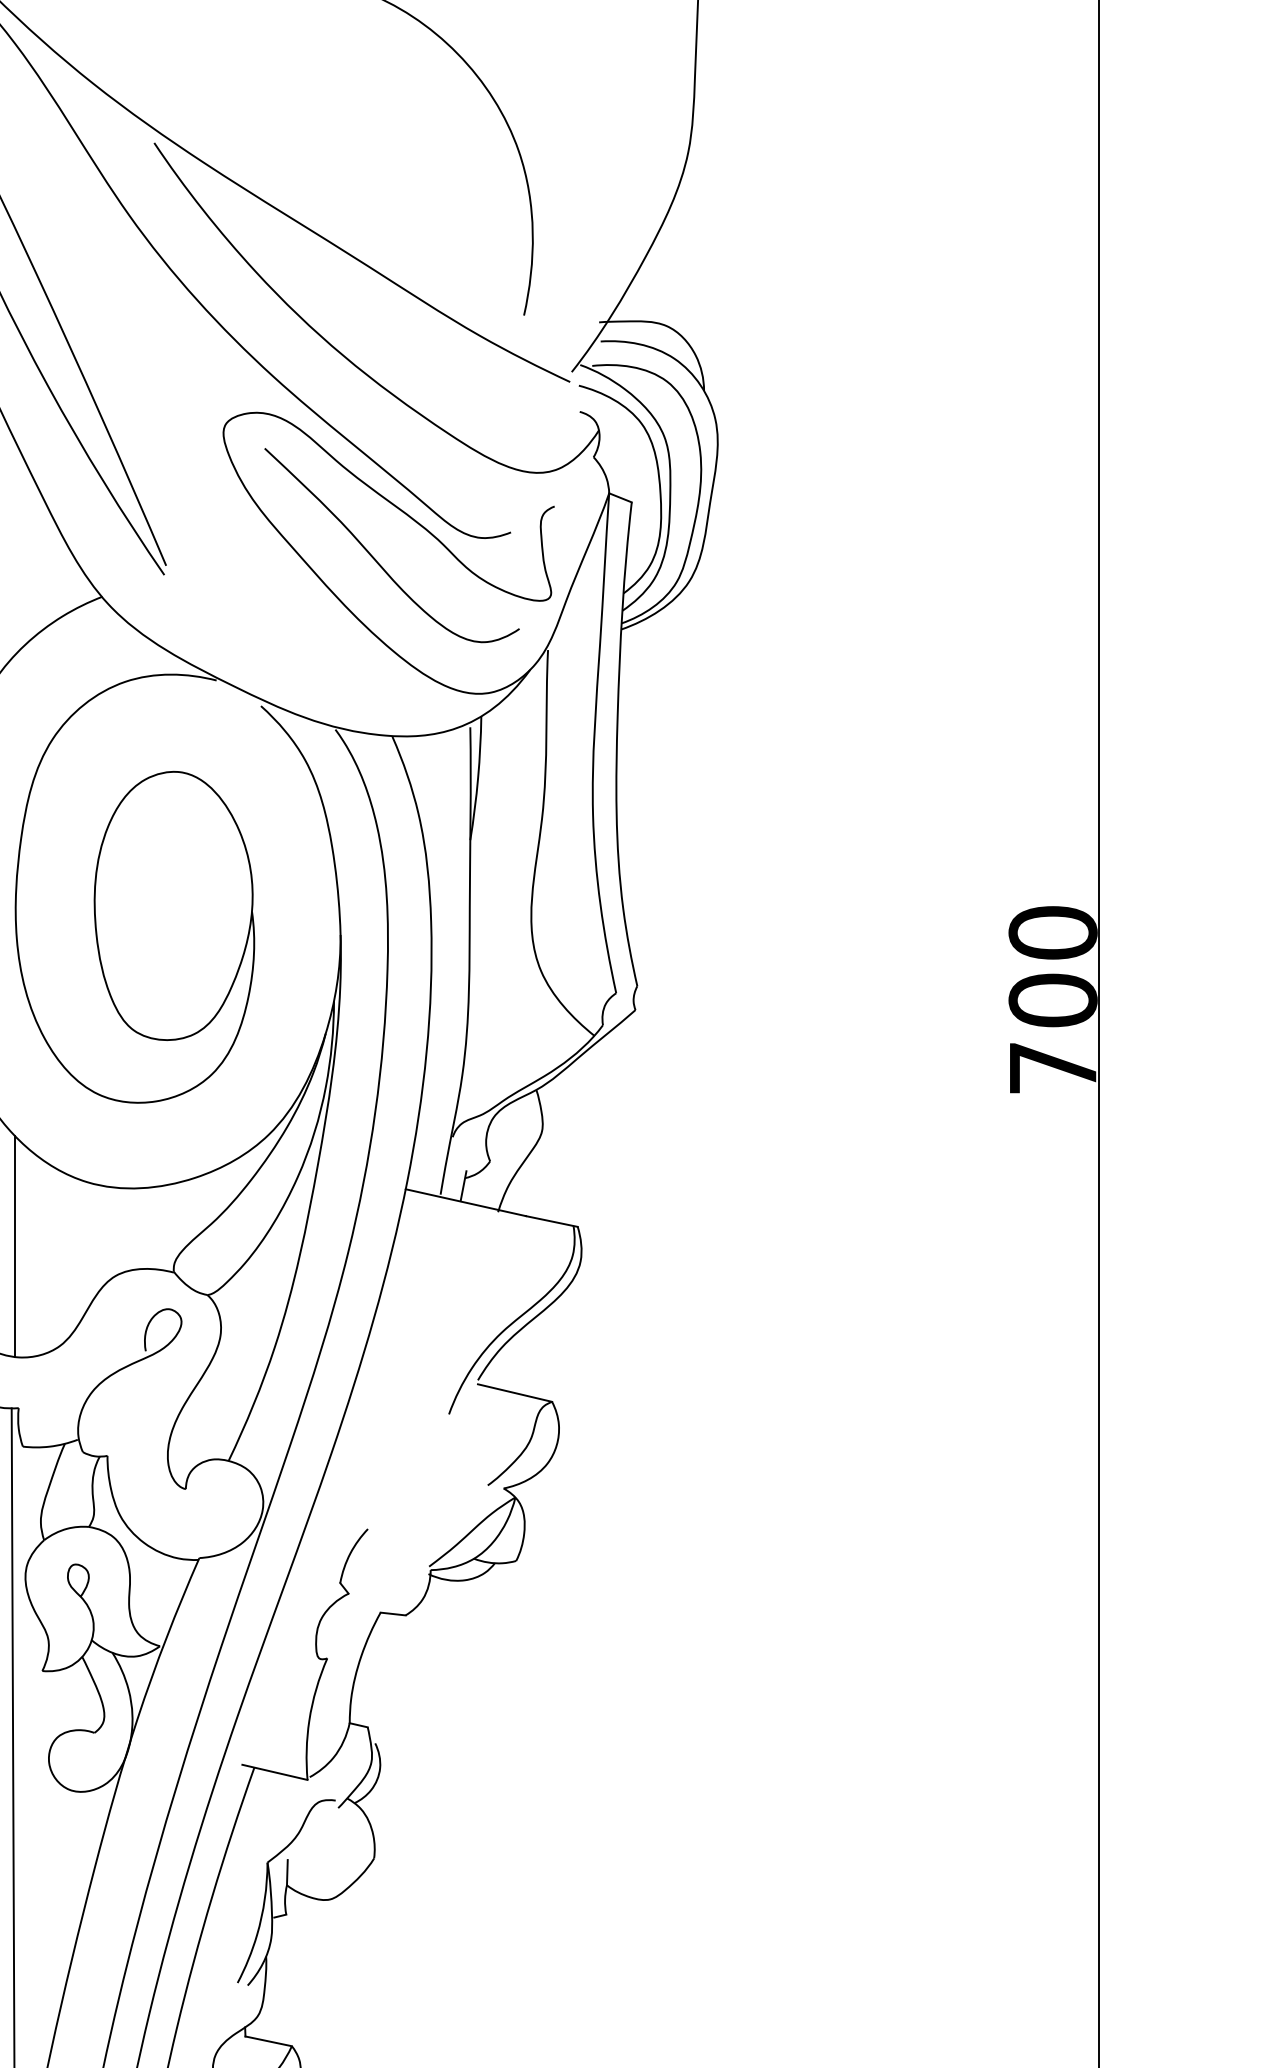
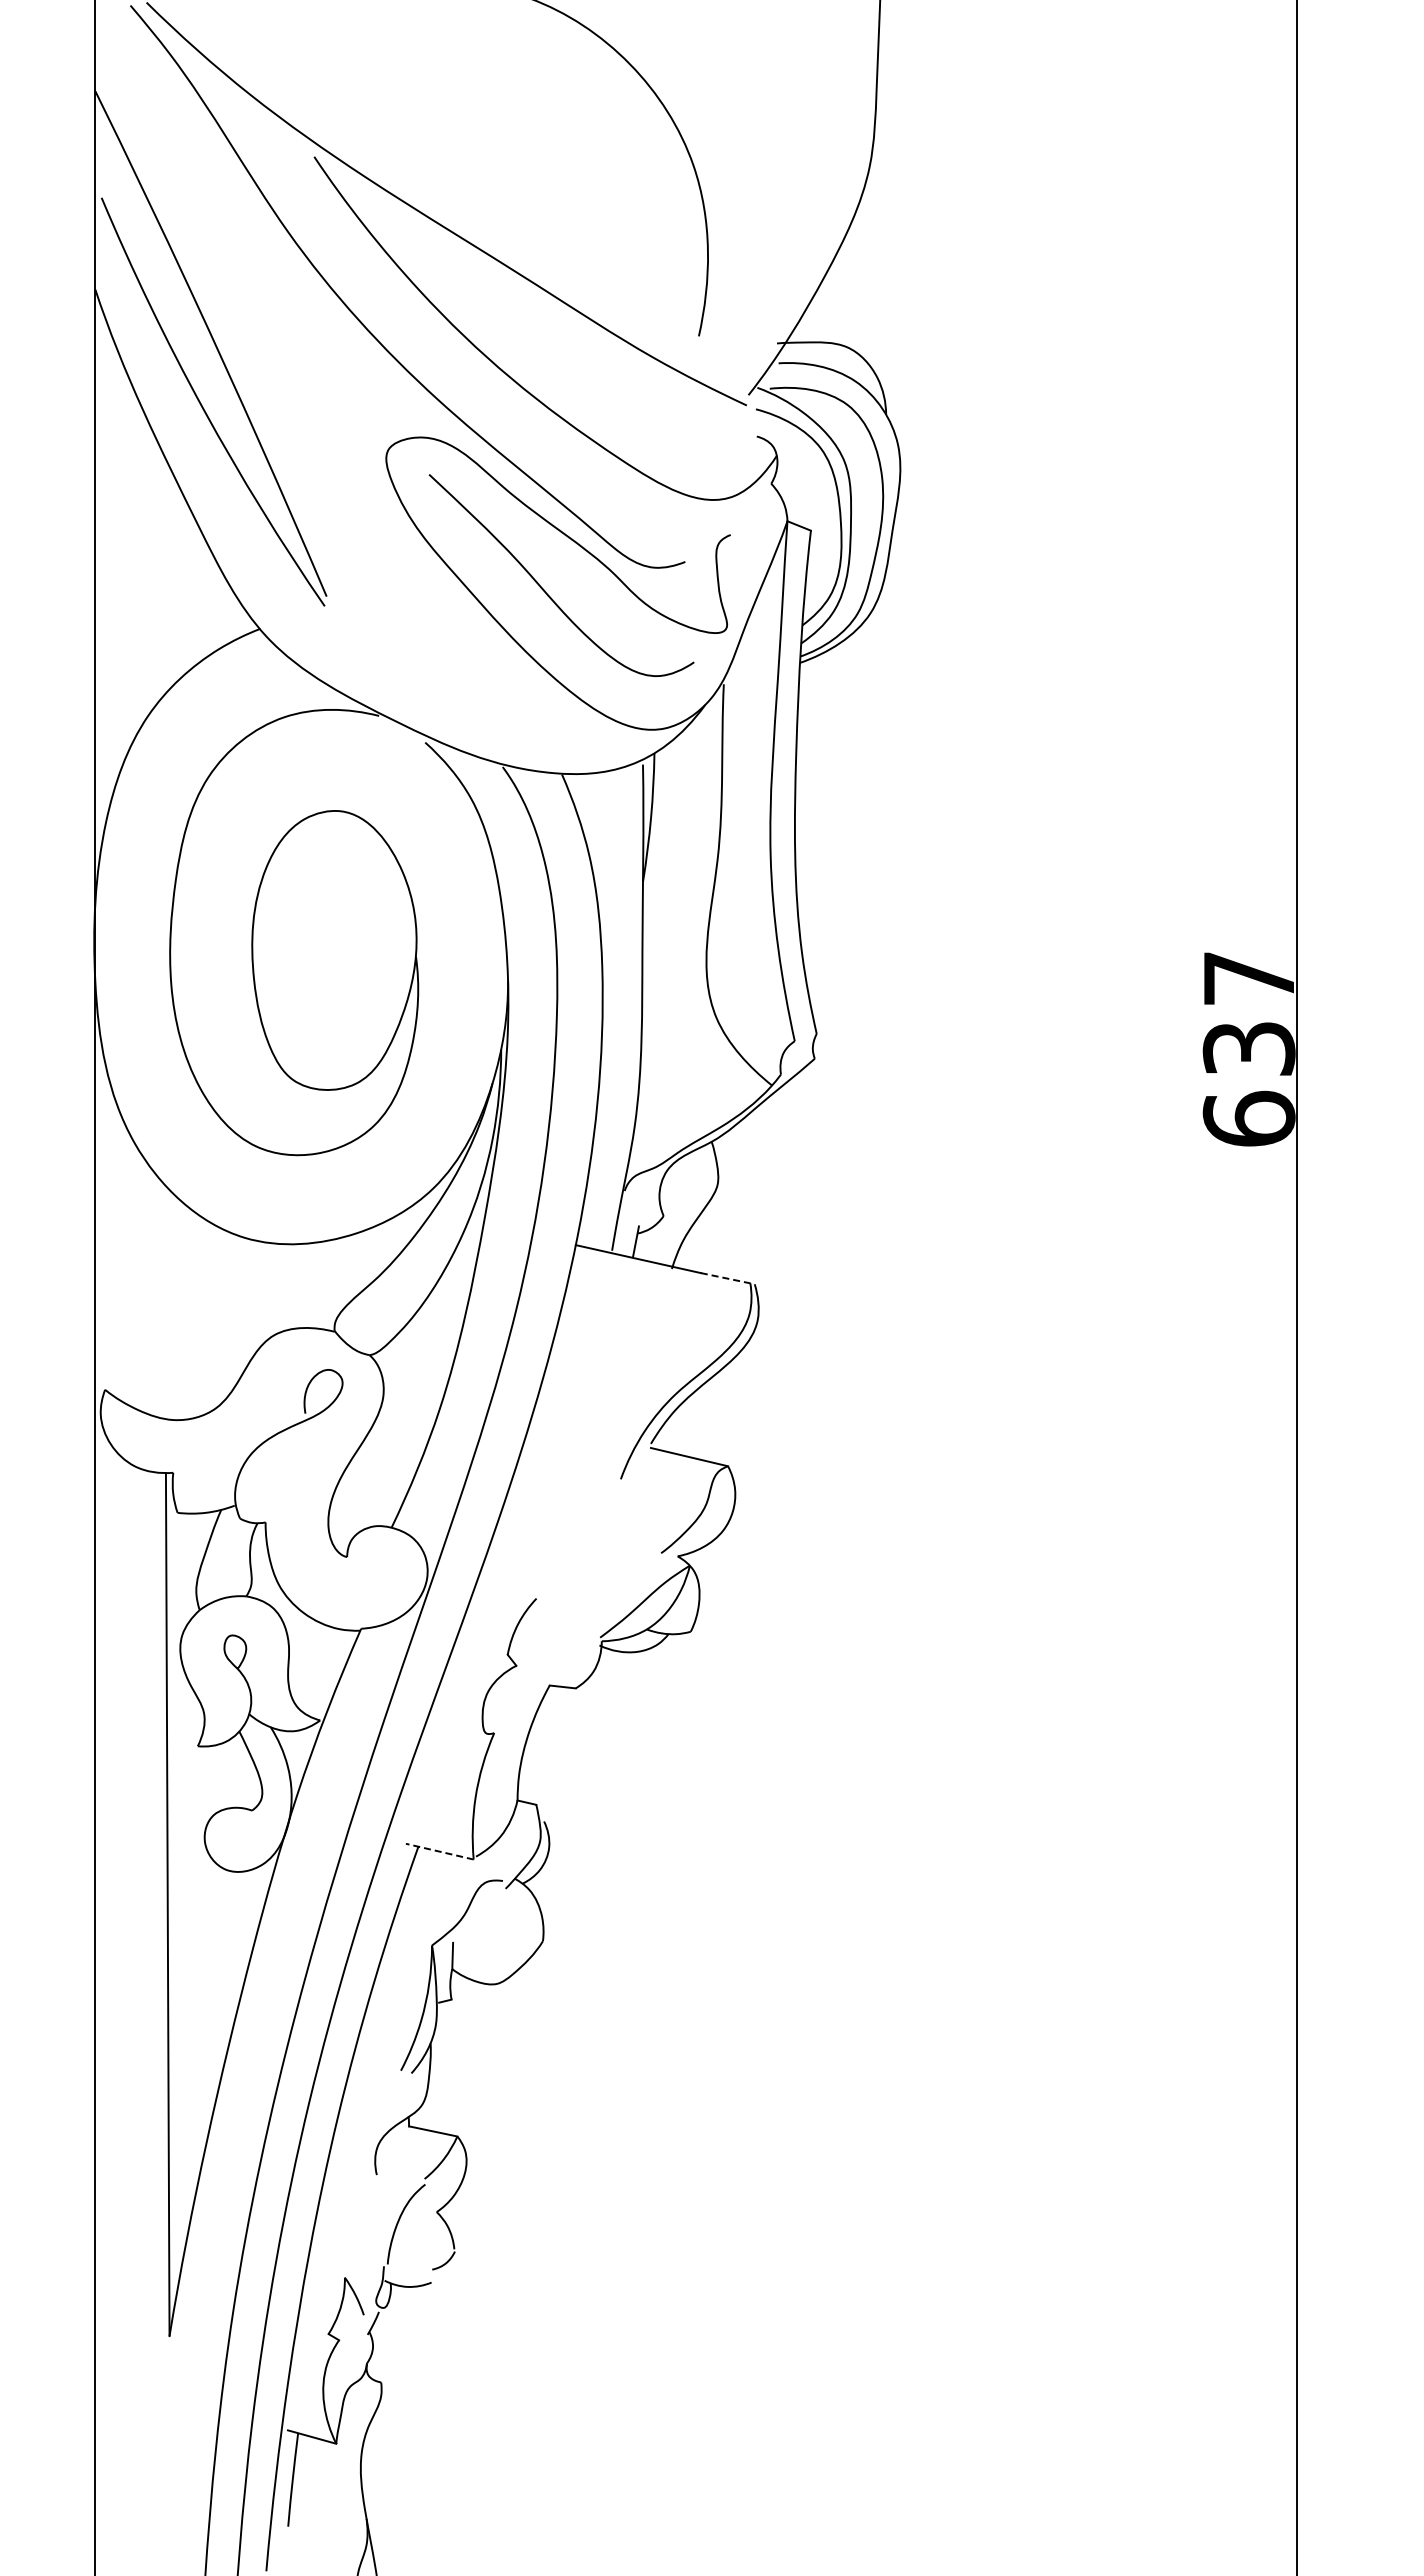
text: (1052, 1000) -> (1248, 1048), 700 -> 637
line: (551, 1221) -> (727, 1278), solid -> dashed
line: (14, 1246) -> (168, 1304), removed
line: (274, 1772) -> (439, 1851), solid -> dashed

